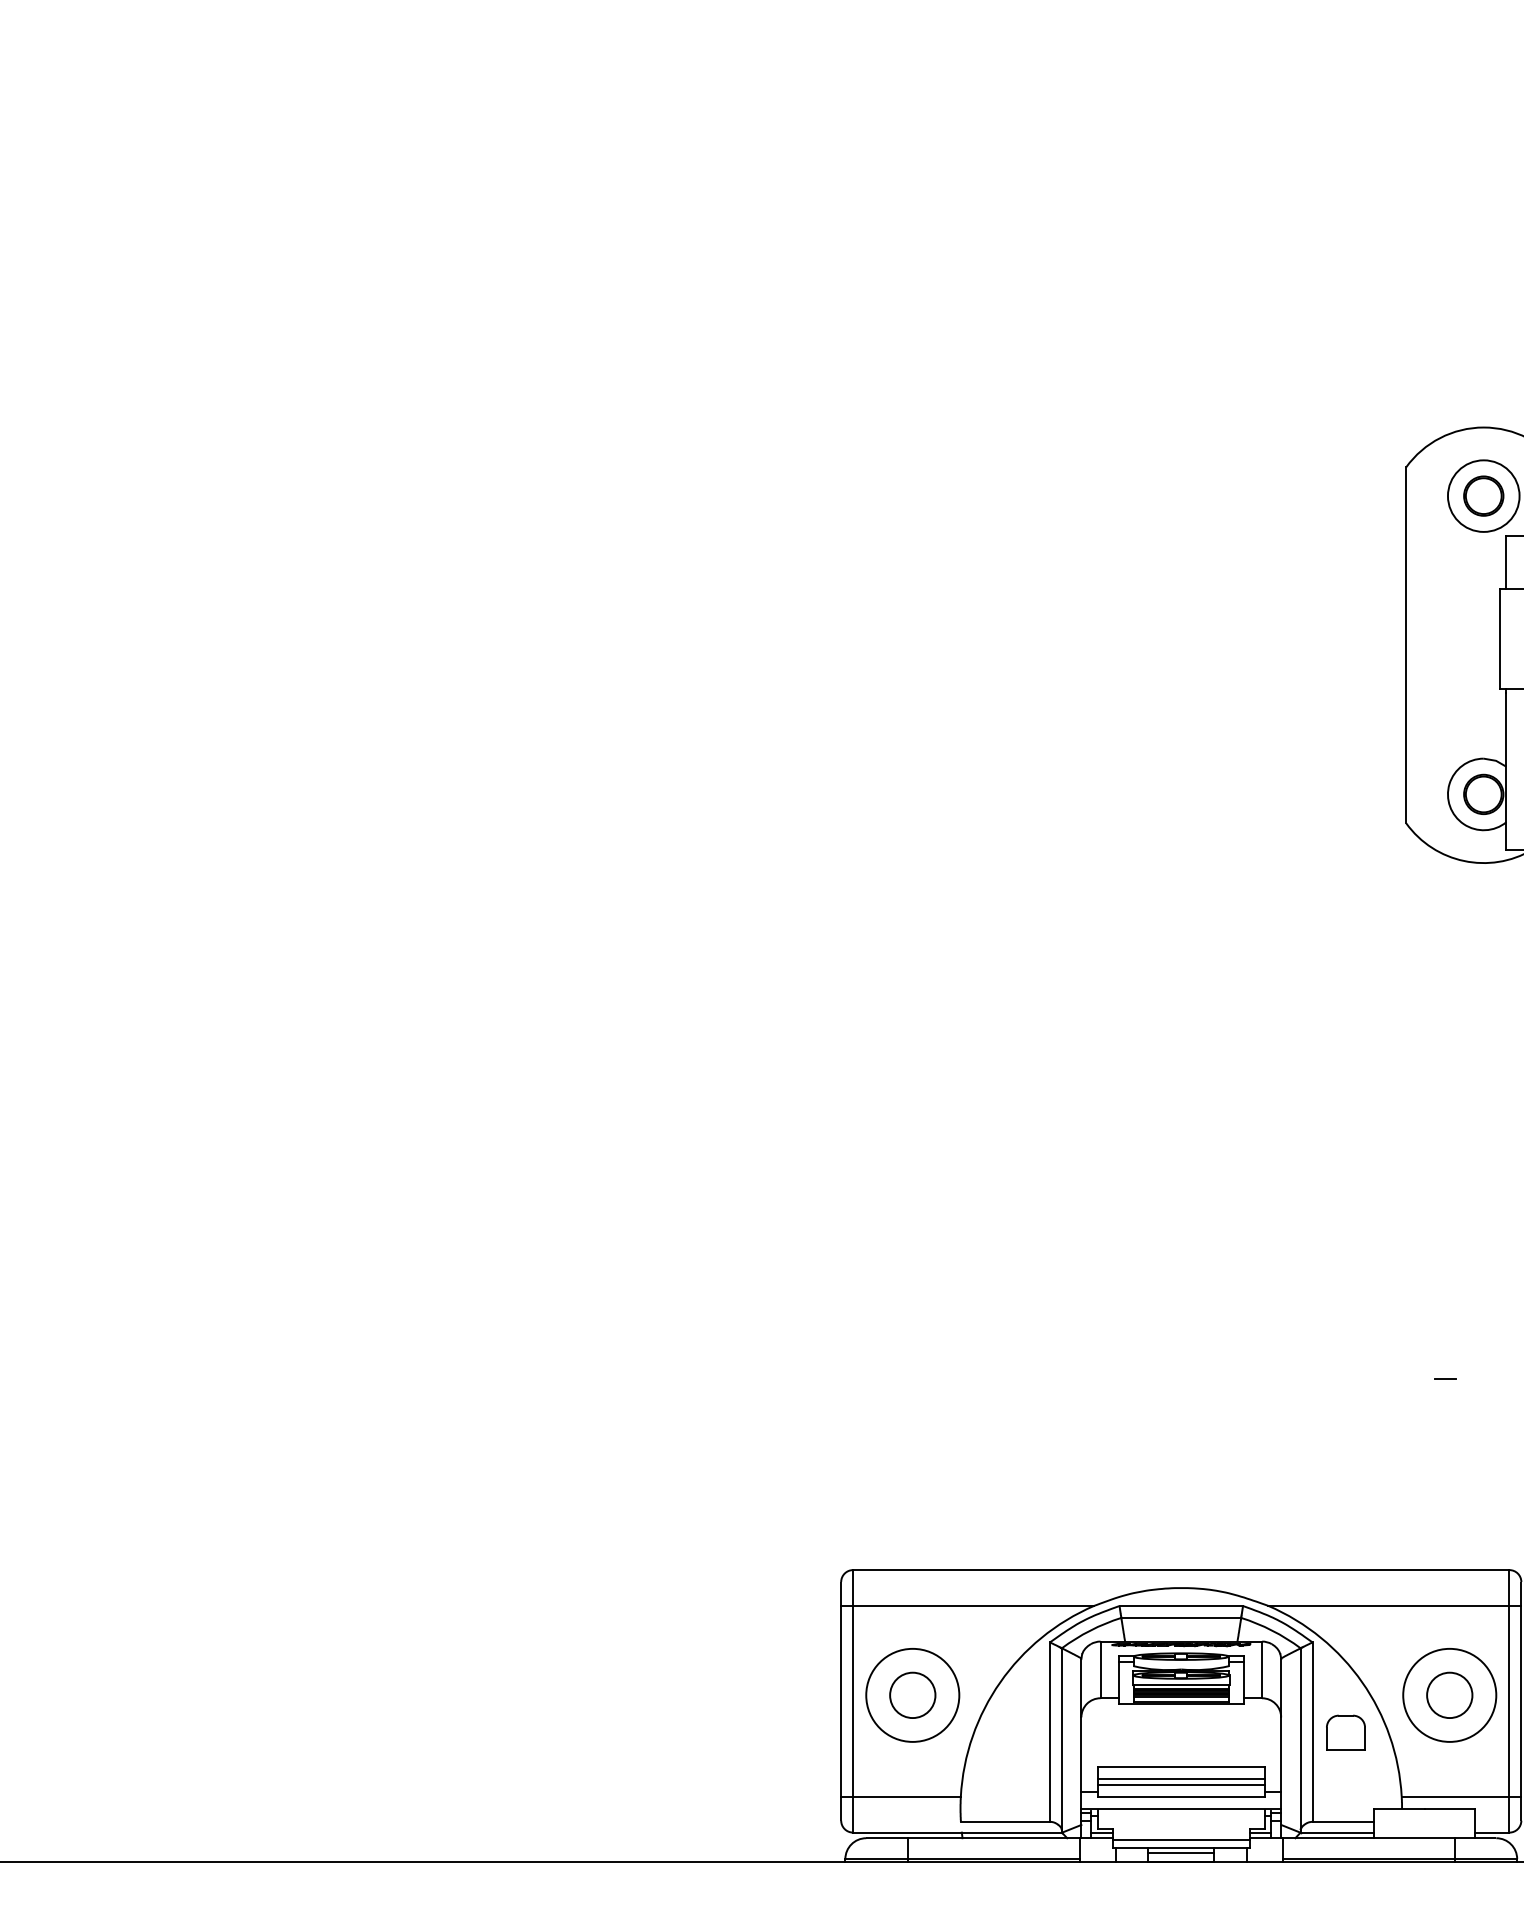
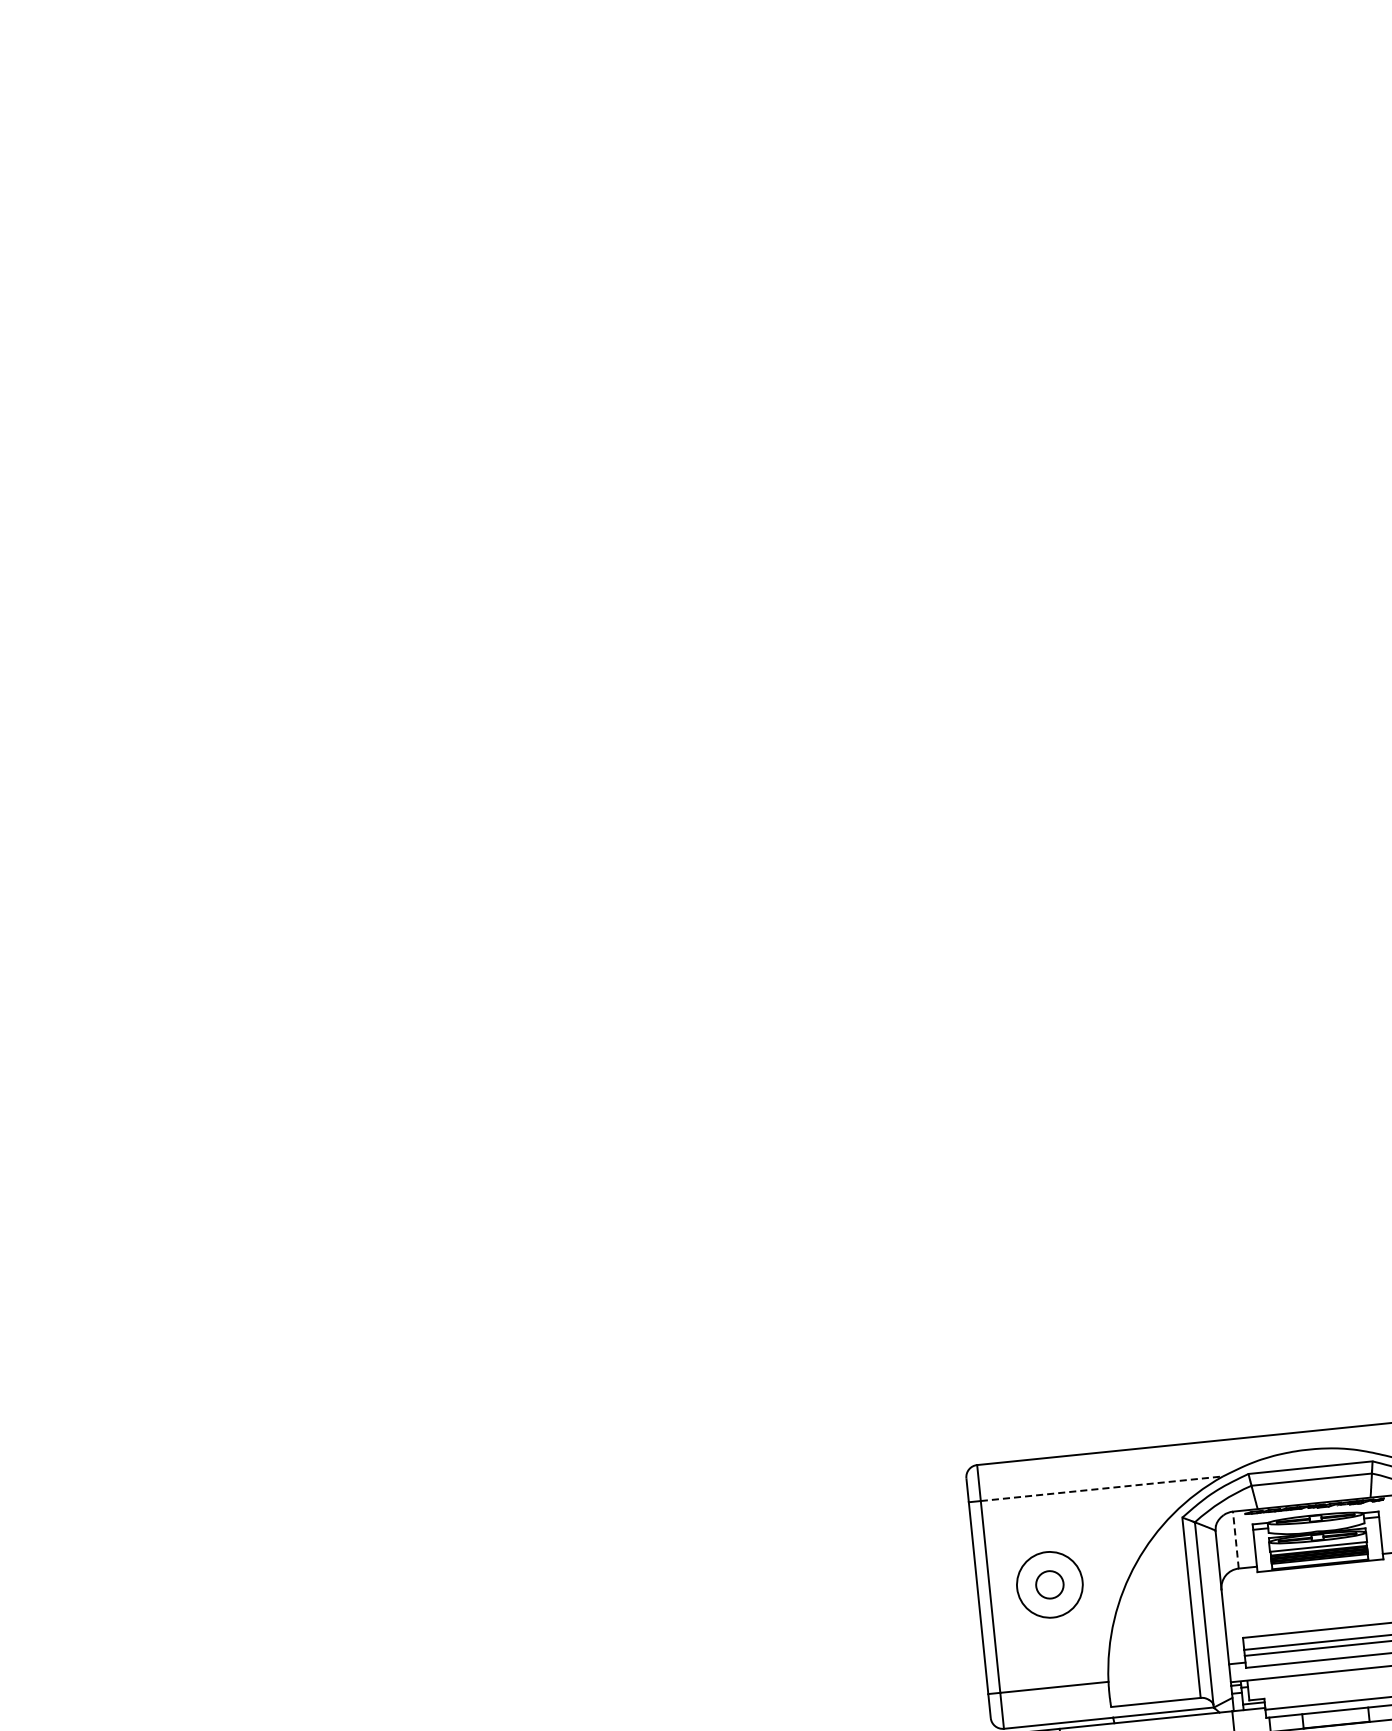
line: (973, 1605) -> (1101, 1488), solid -> dashed
line: (1100, 1669) -> (1235, 1539), solid -> dashed
circle: (912, 1694) -> (1049, 1583), size x0.7
circle: (912, 1695) -> (1049, 1585), size x0.6
line: (1181, 1853) -> (1335, 1716), removed

